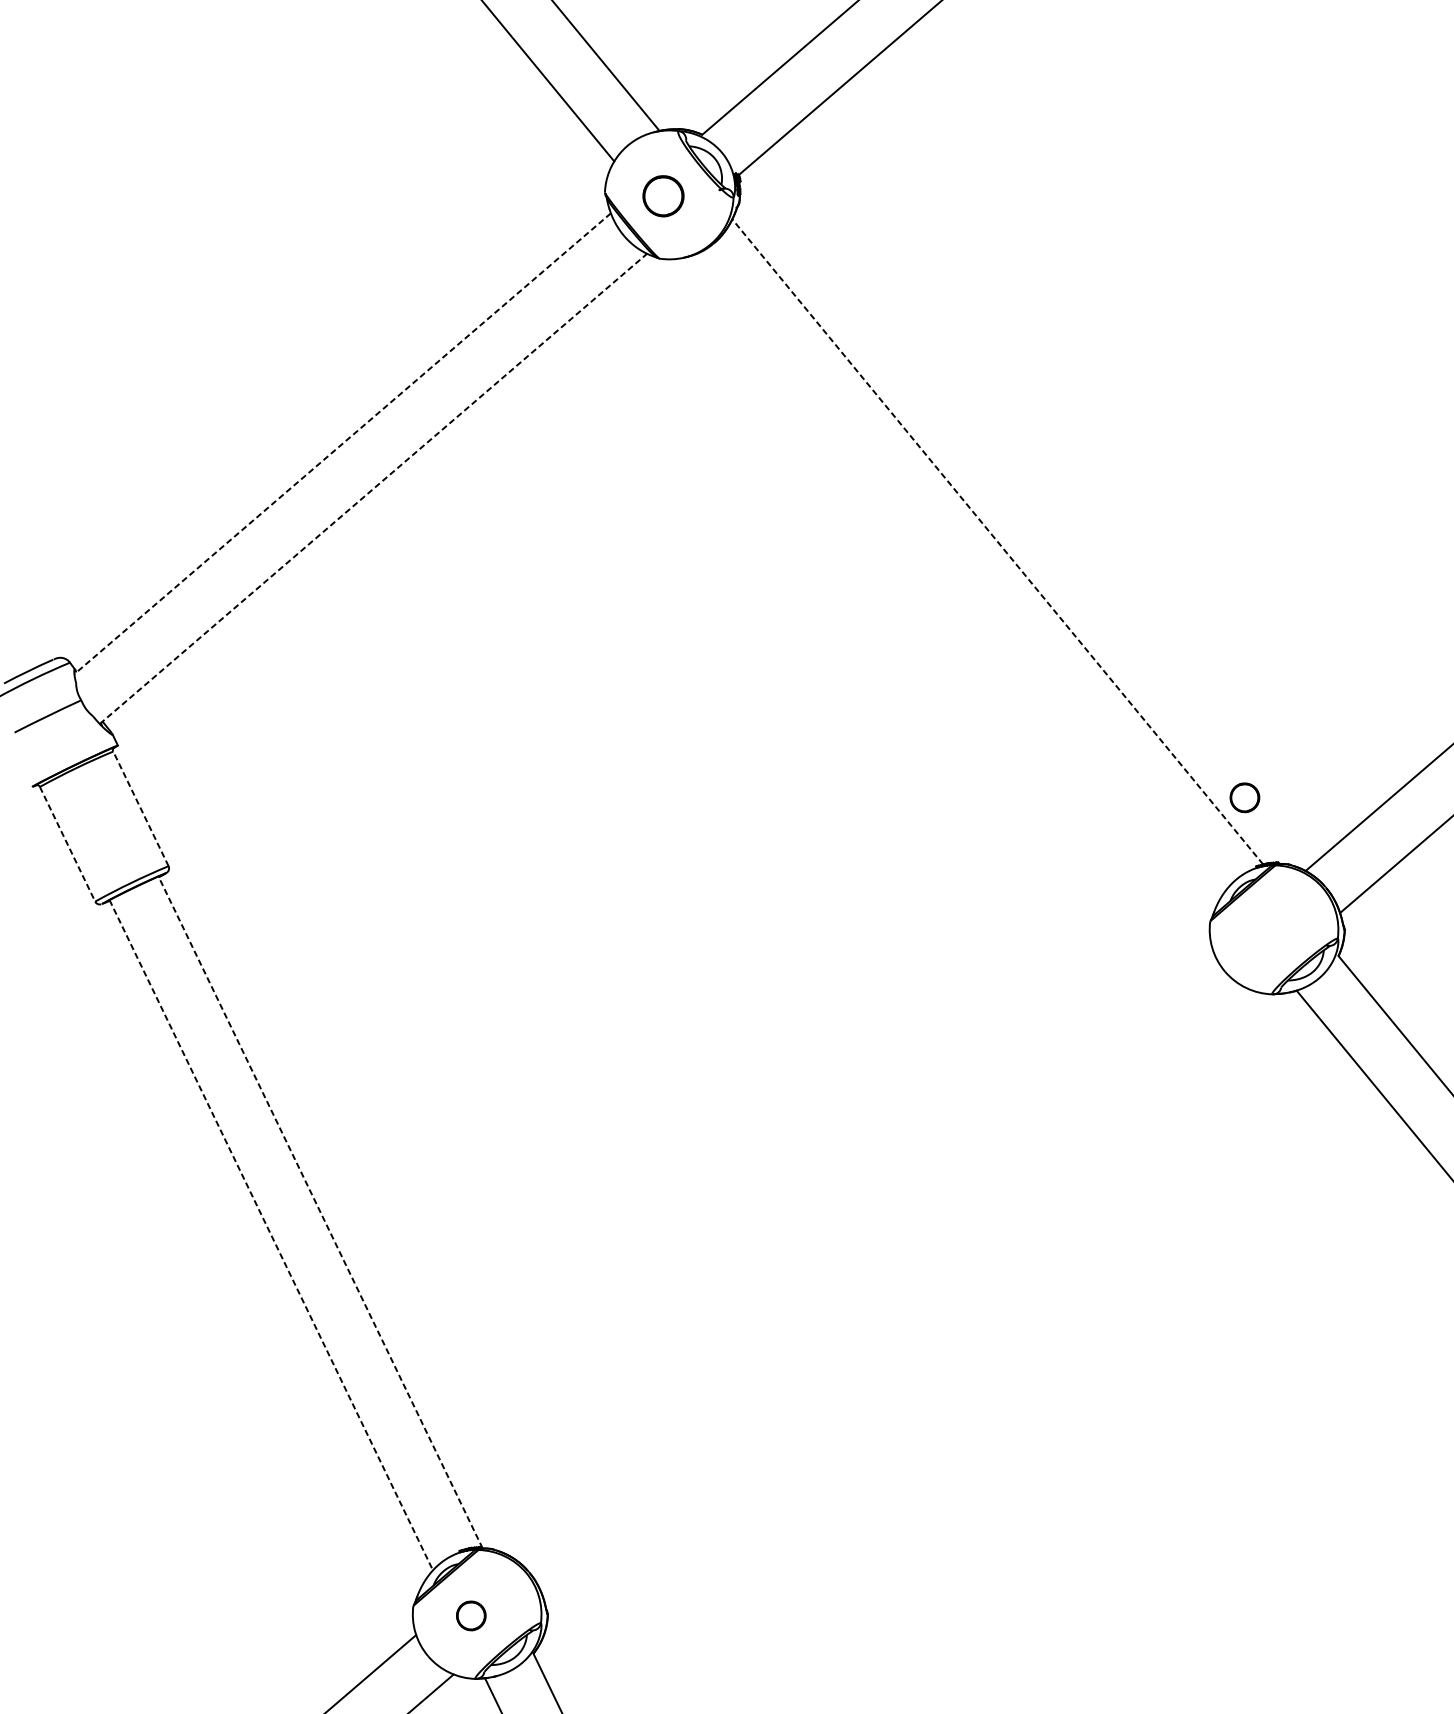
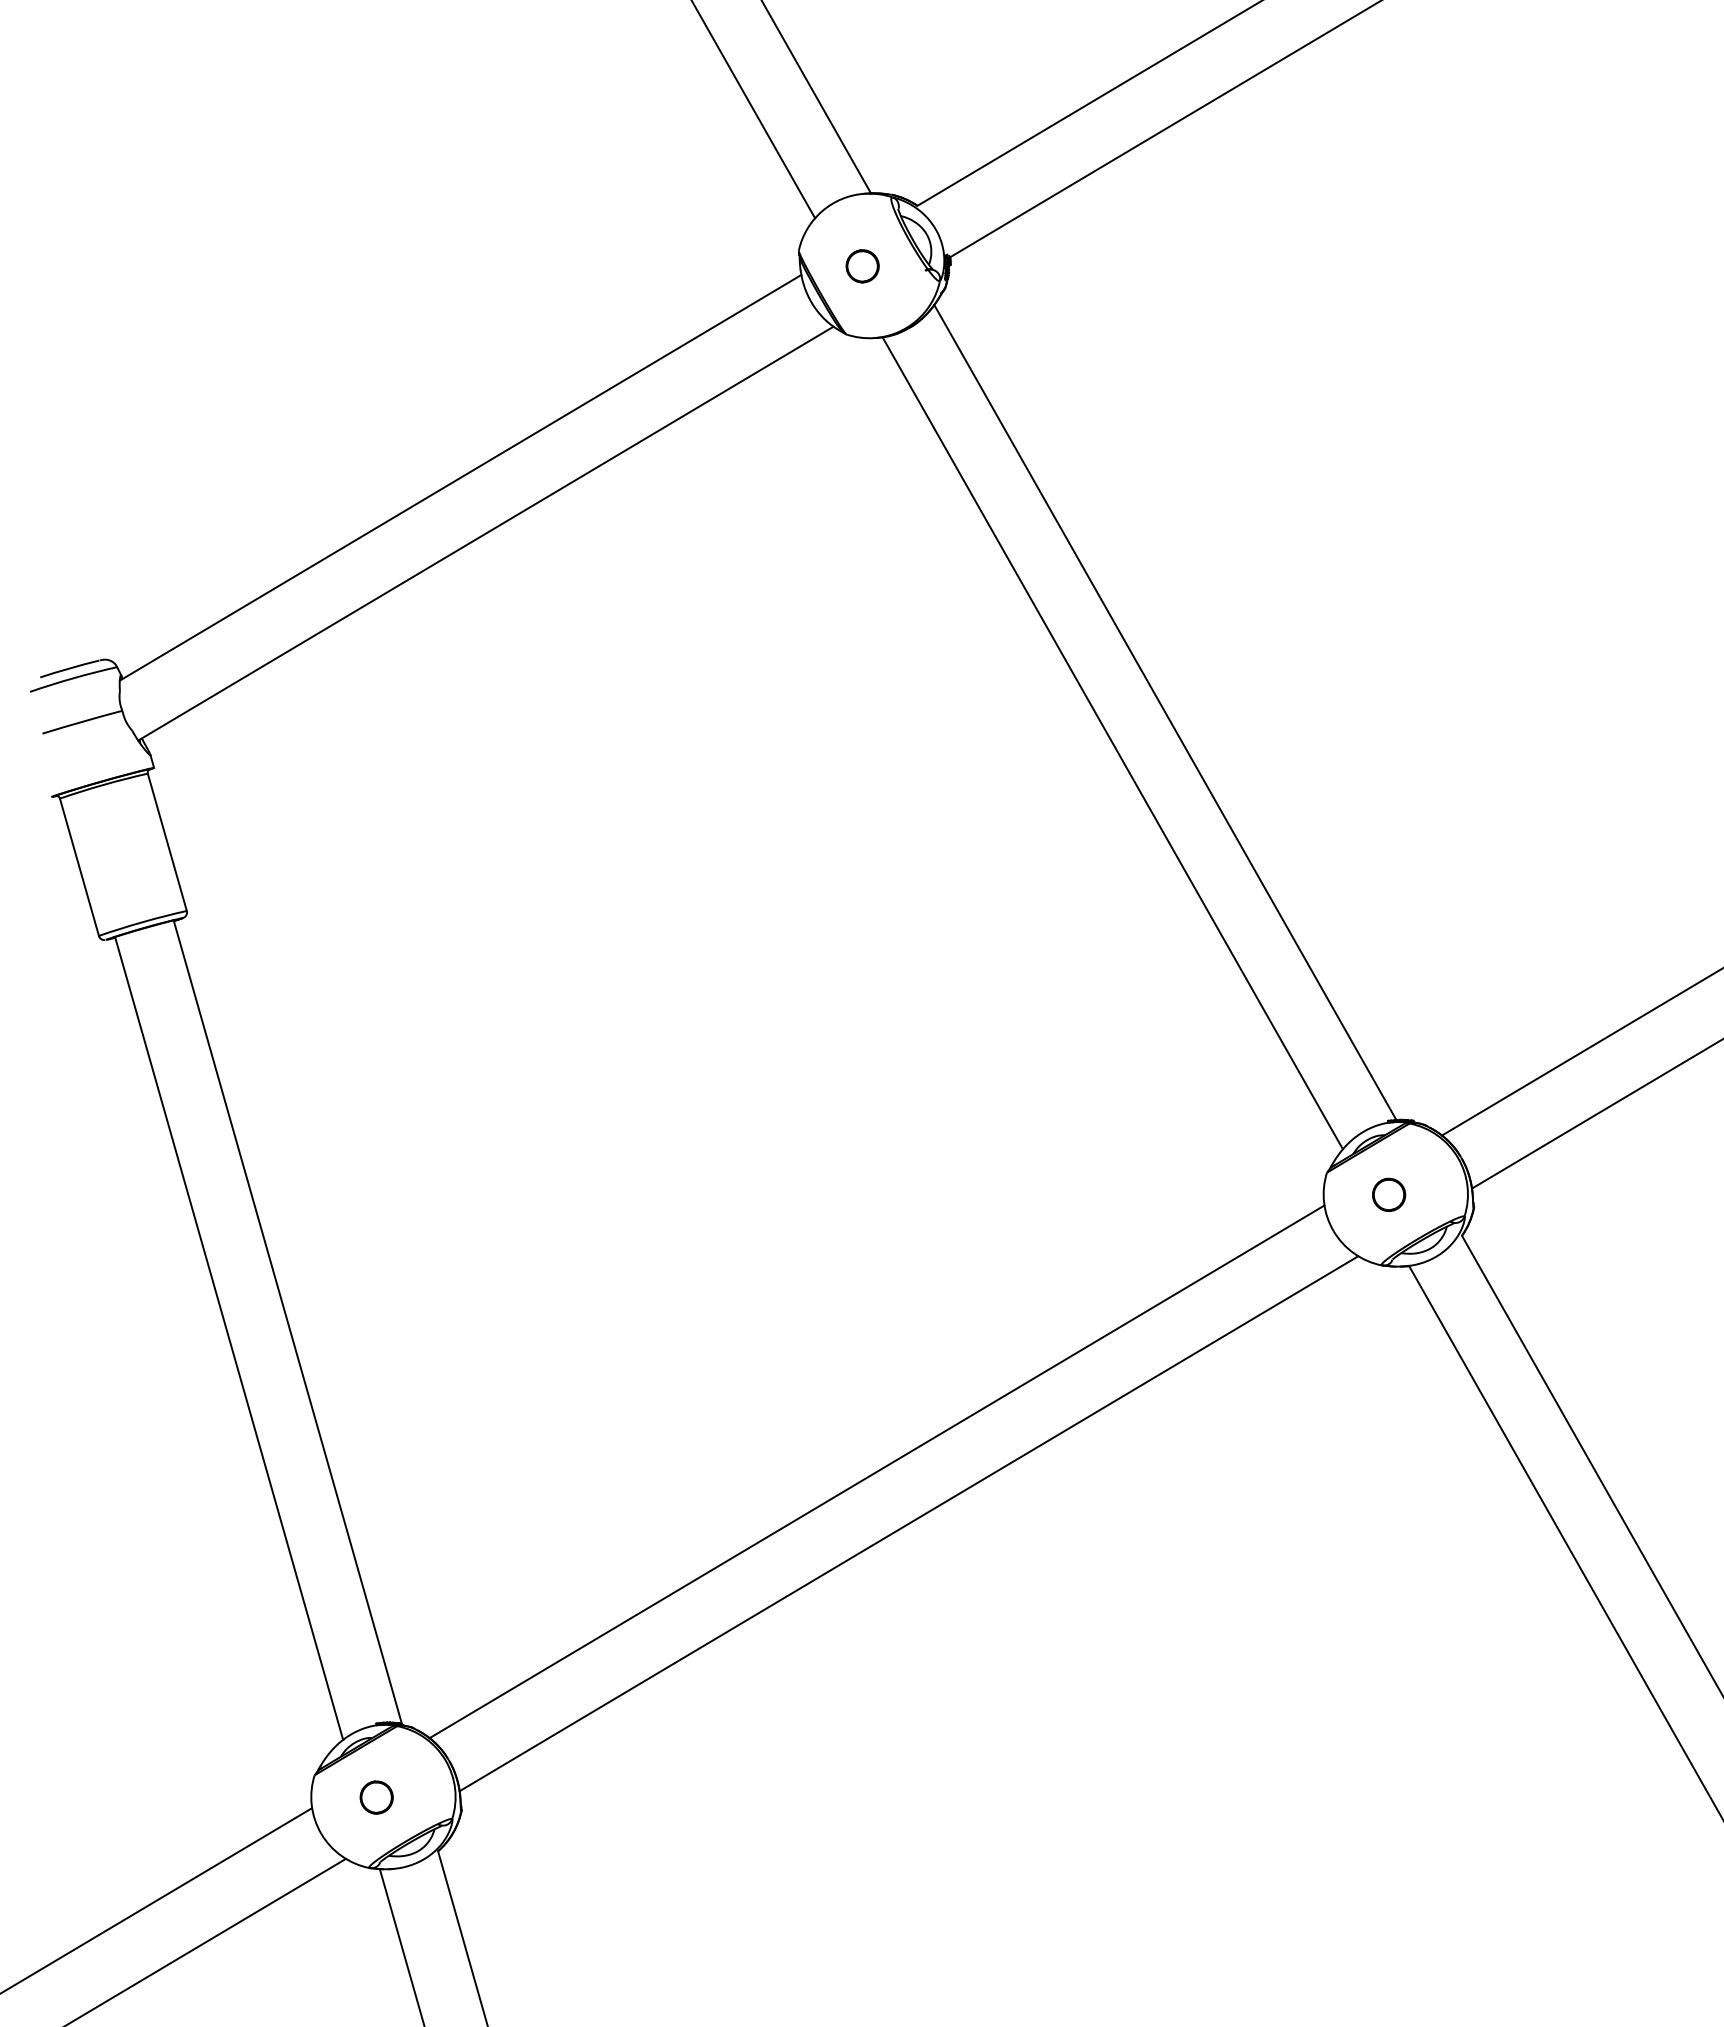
circle: (663, 196) -> (862, 266), size x0.71
line: (342, 443) -> (460, 477), dashed -> solid
line: (373, 488) -> (485, 533), dashed -> solid
line: (997, 541) -> (1165, 712), dashed -> solid
line: (956, 577) -> (1112, 743), added
part: (1245, 797) -> (1389, 1194), moved
line: (140, 808) -> (167, 841), dashed -> solid
line: (67, 844) -> (79, 867), dashed -> solid
line: (320, 1212) -> (287, 1322), dashed -> solid
line: (271, 1235) -> (229, 1338), dashed -> solid
line: (860, 1252) -> (876, 1471), added
line: (896, 1293) -> (908, 1523), added

